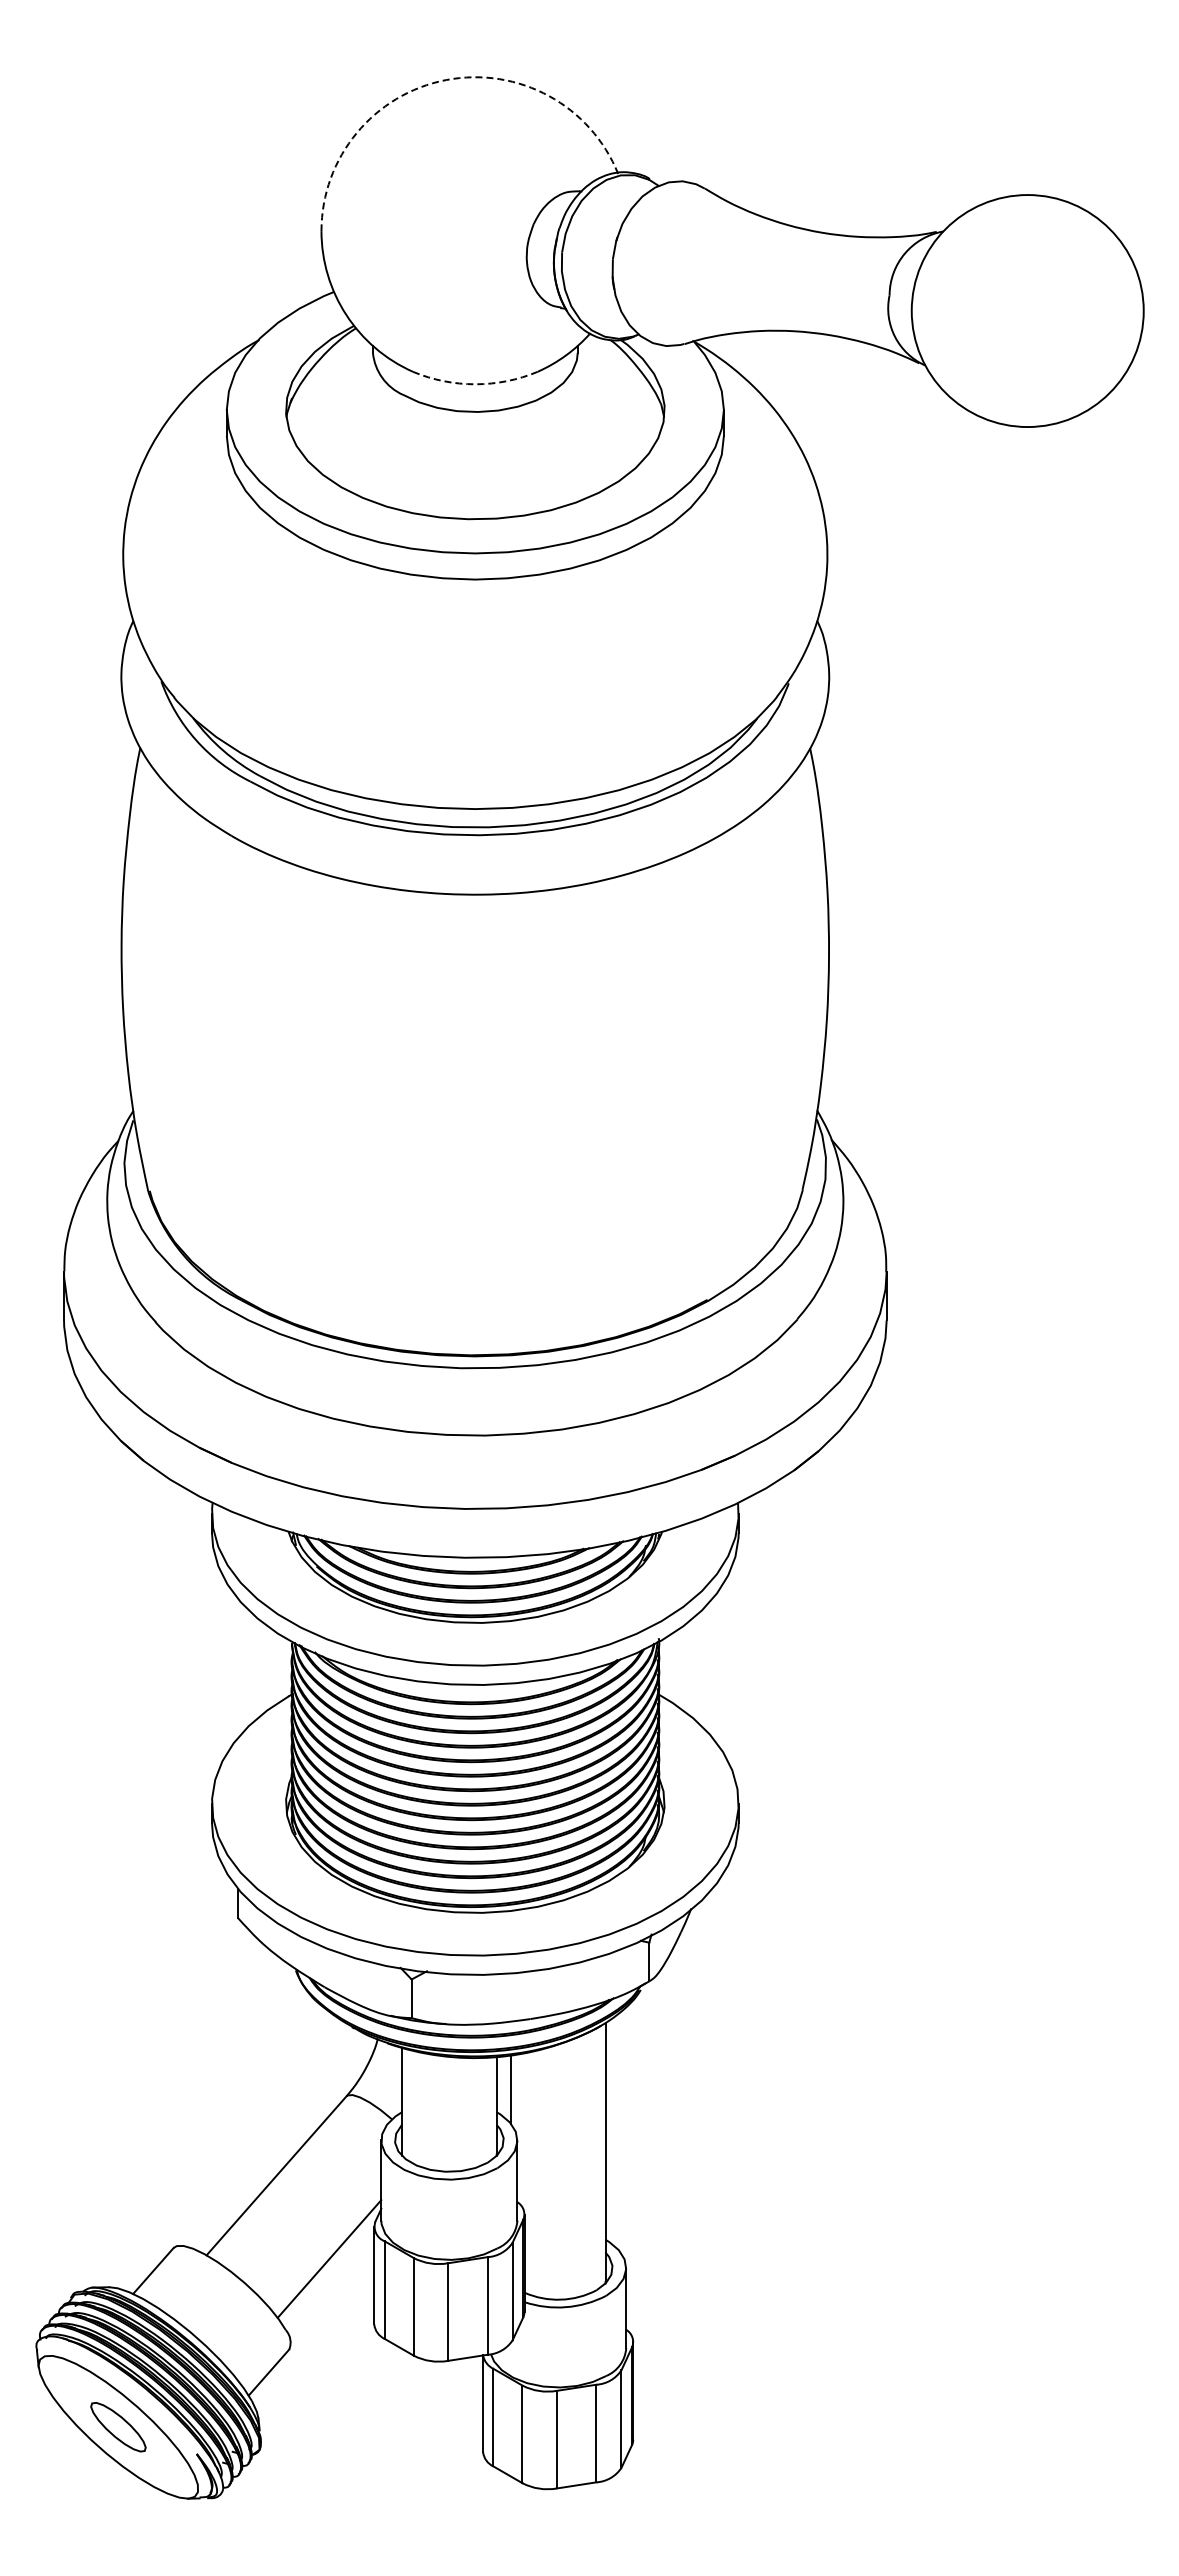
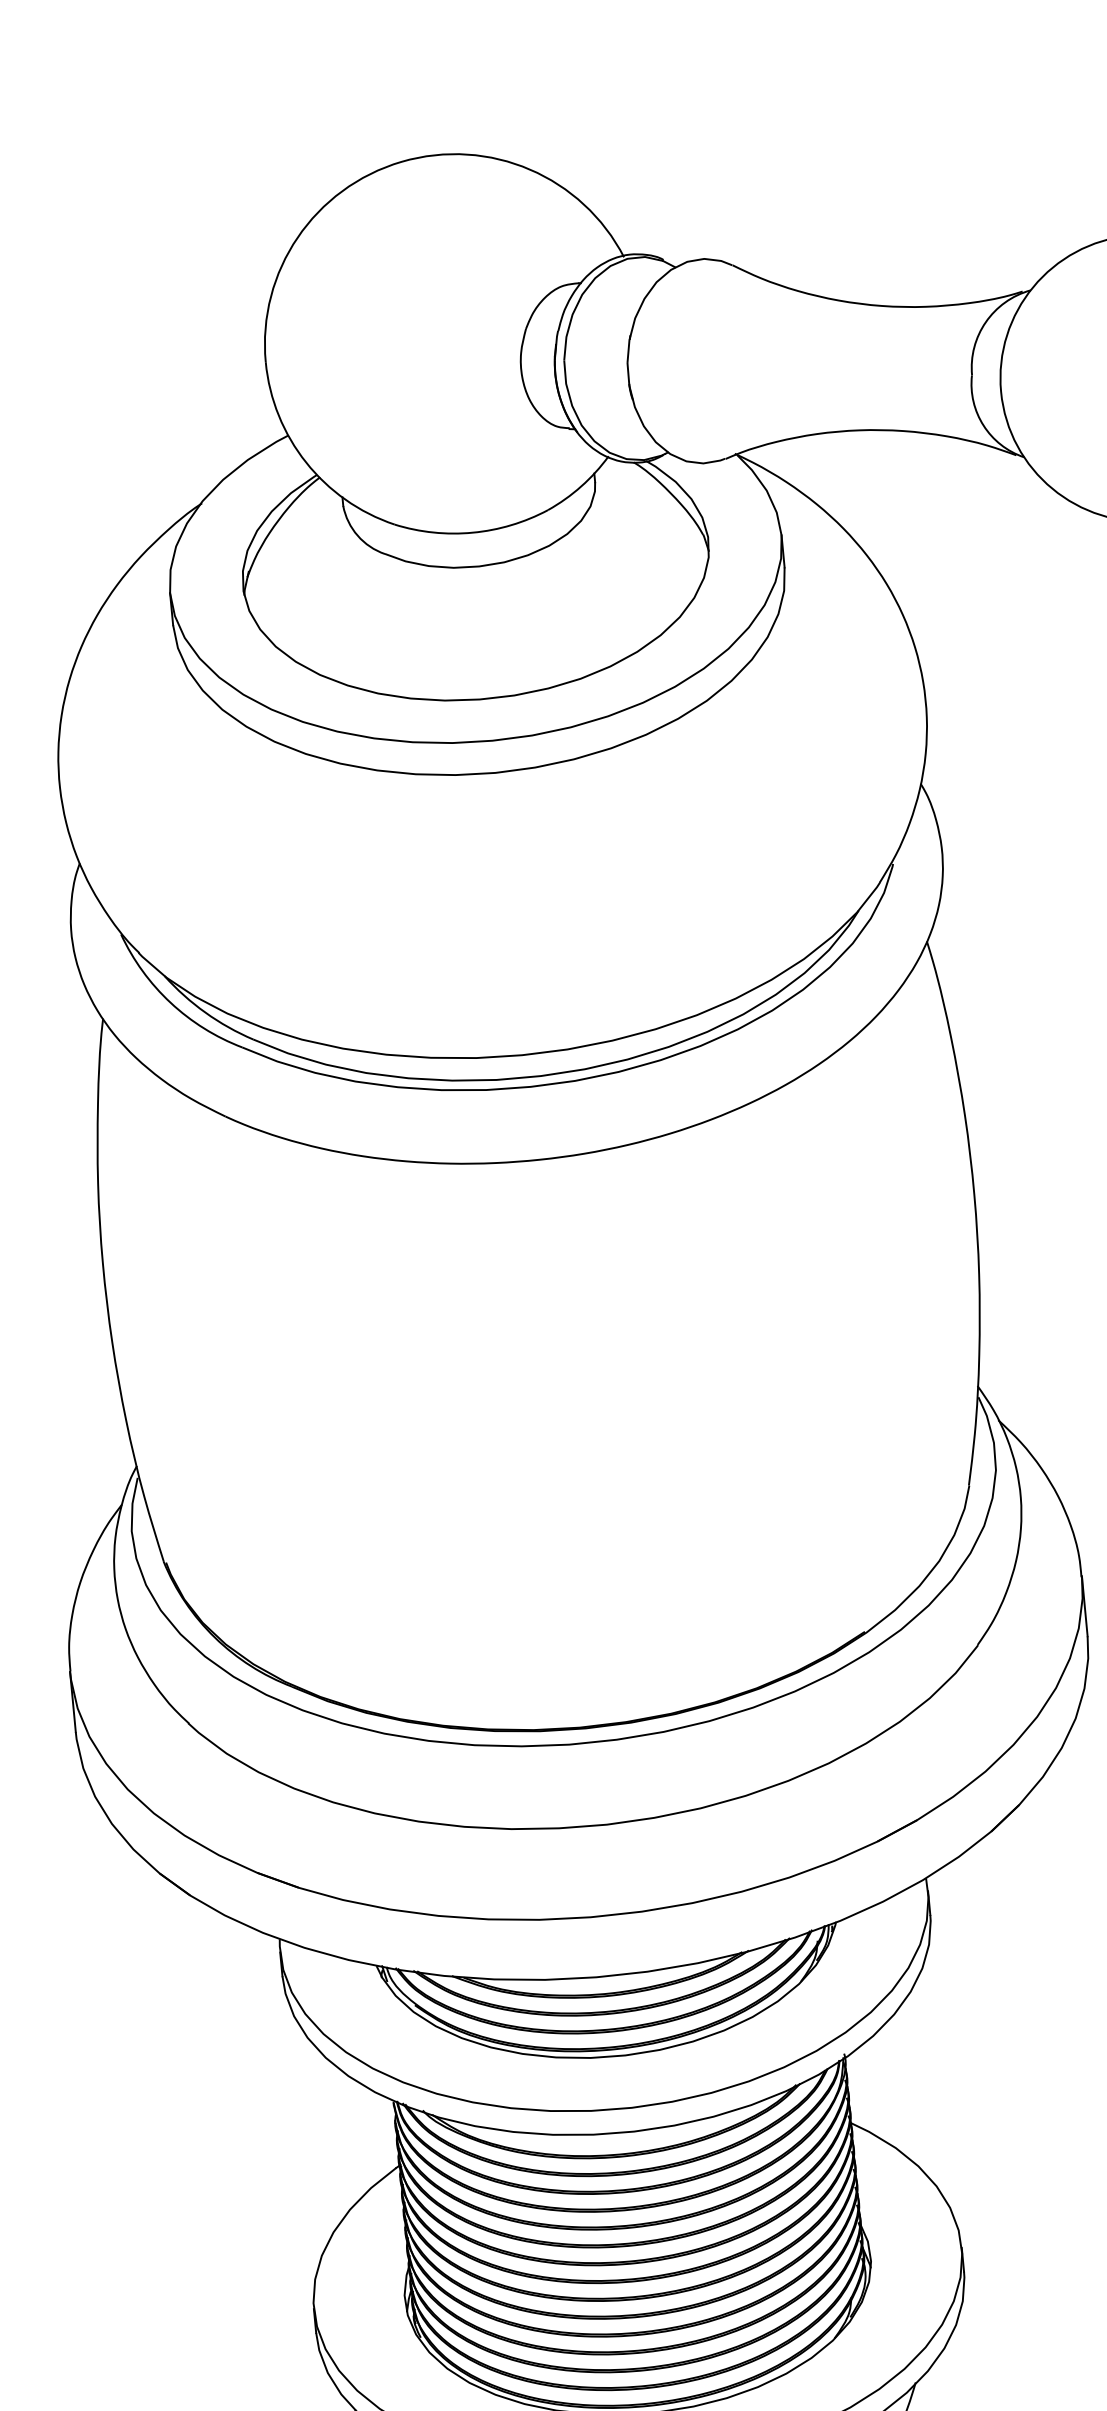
arc: (446, 80) -> (402, 162), dashed -> solid
arc: (475, 384) -> (473, 532), dashed -> solid

